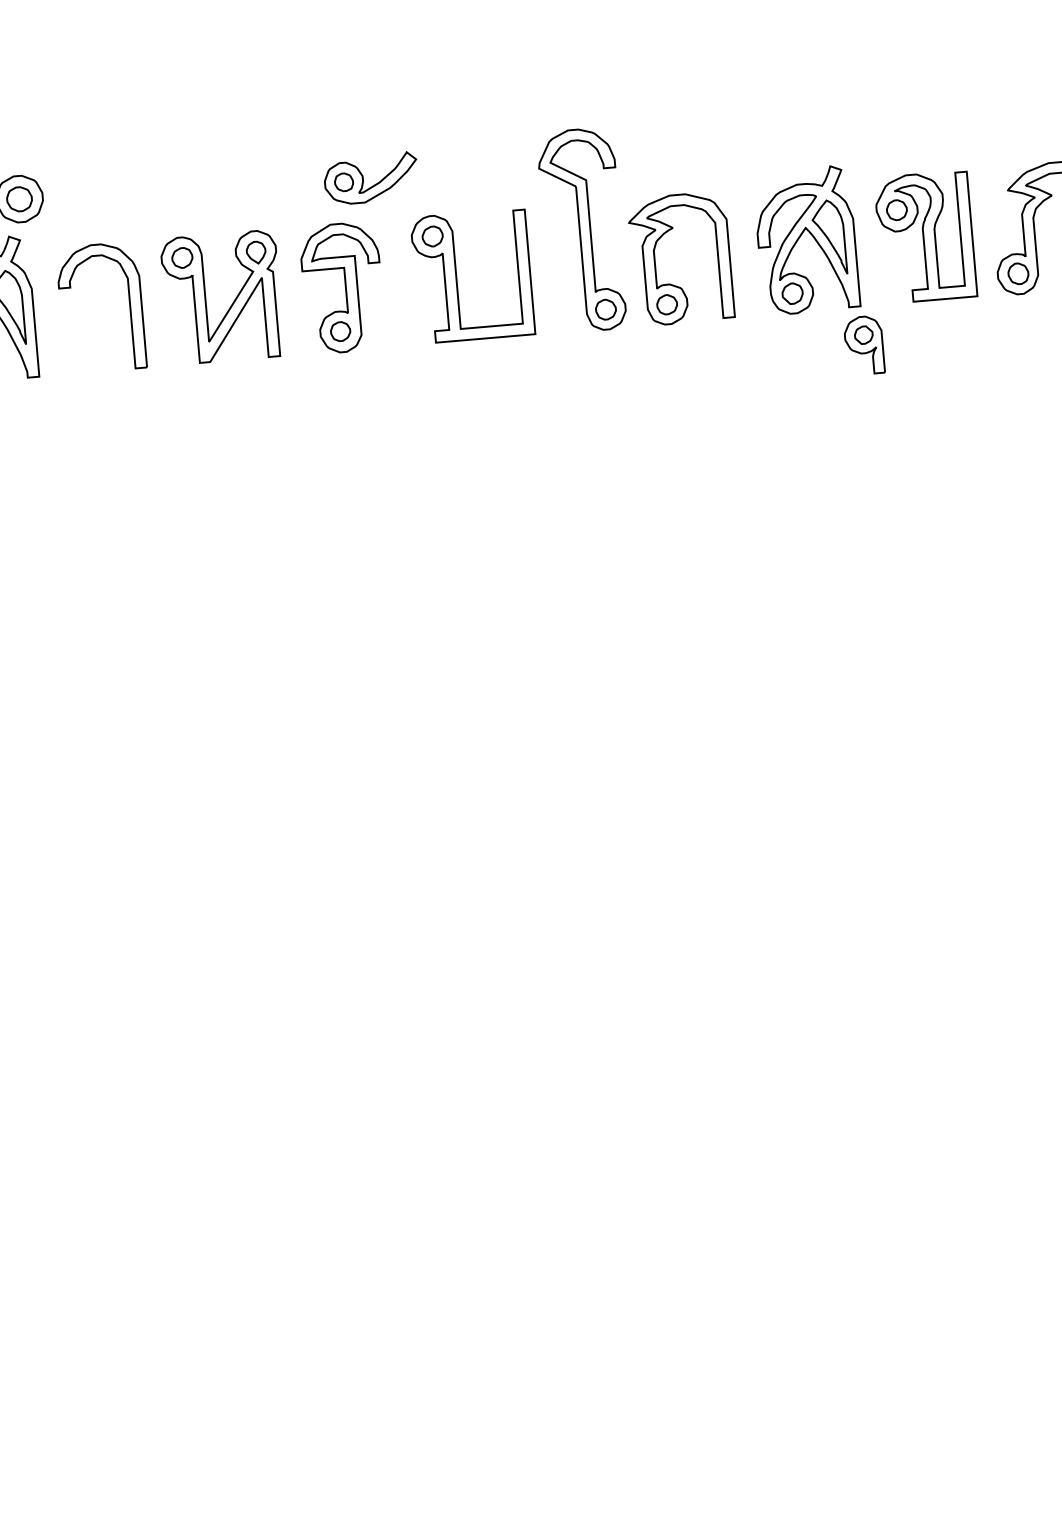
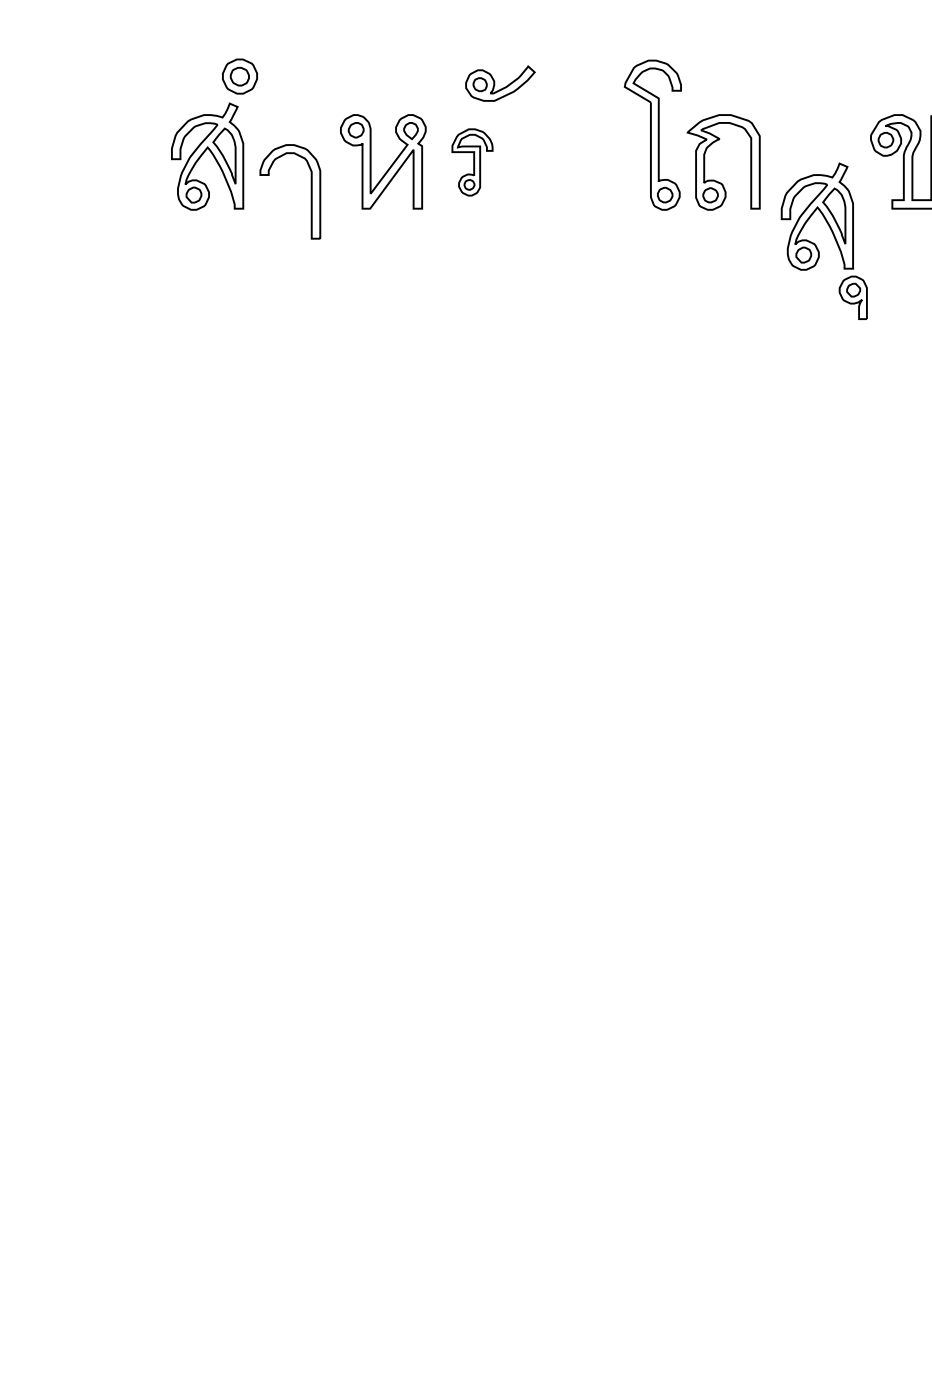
part: (457, 276) -> (557, 161), removed
part: (810, 280) -> (817, 246), moved
part: (342, 288) -> (472, 162), size x0.7
part: (128, 305) -> (310, 191), moved

